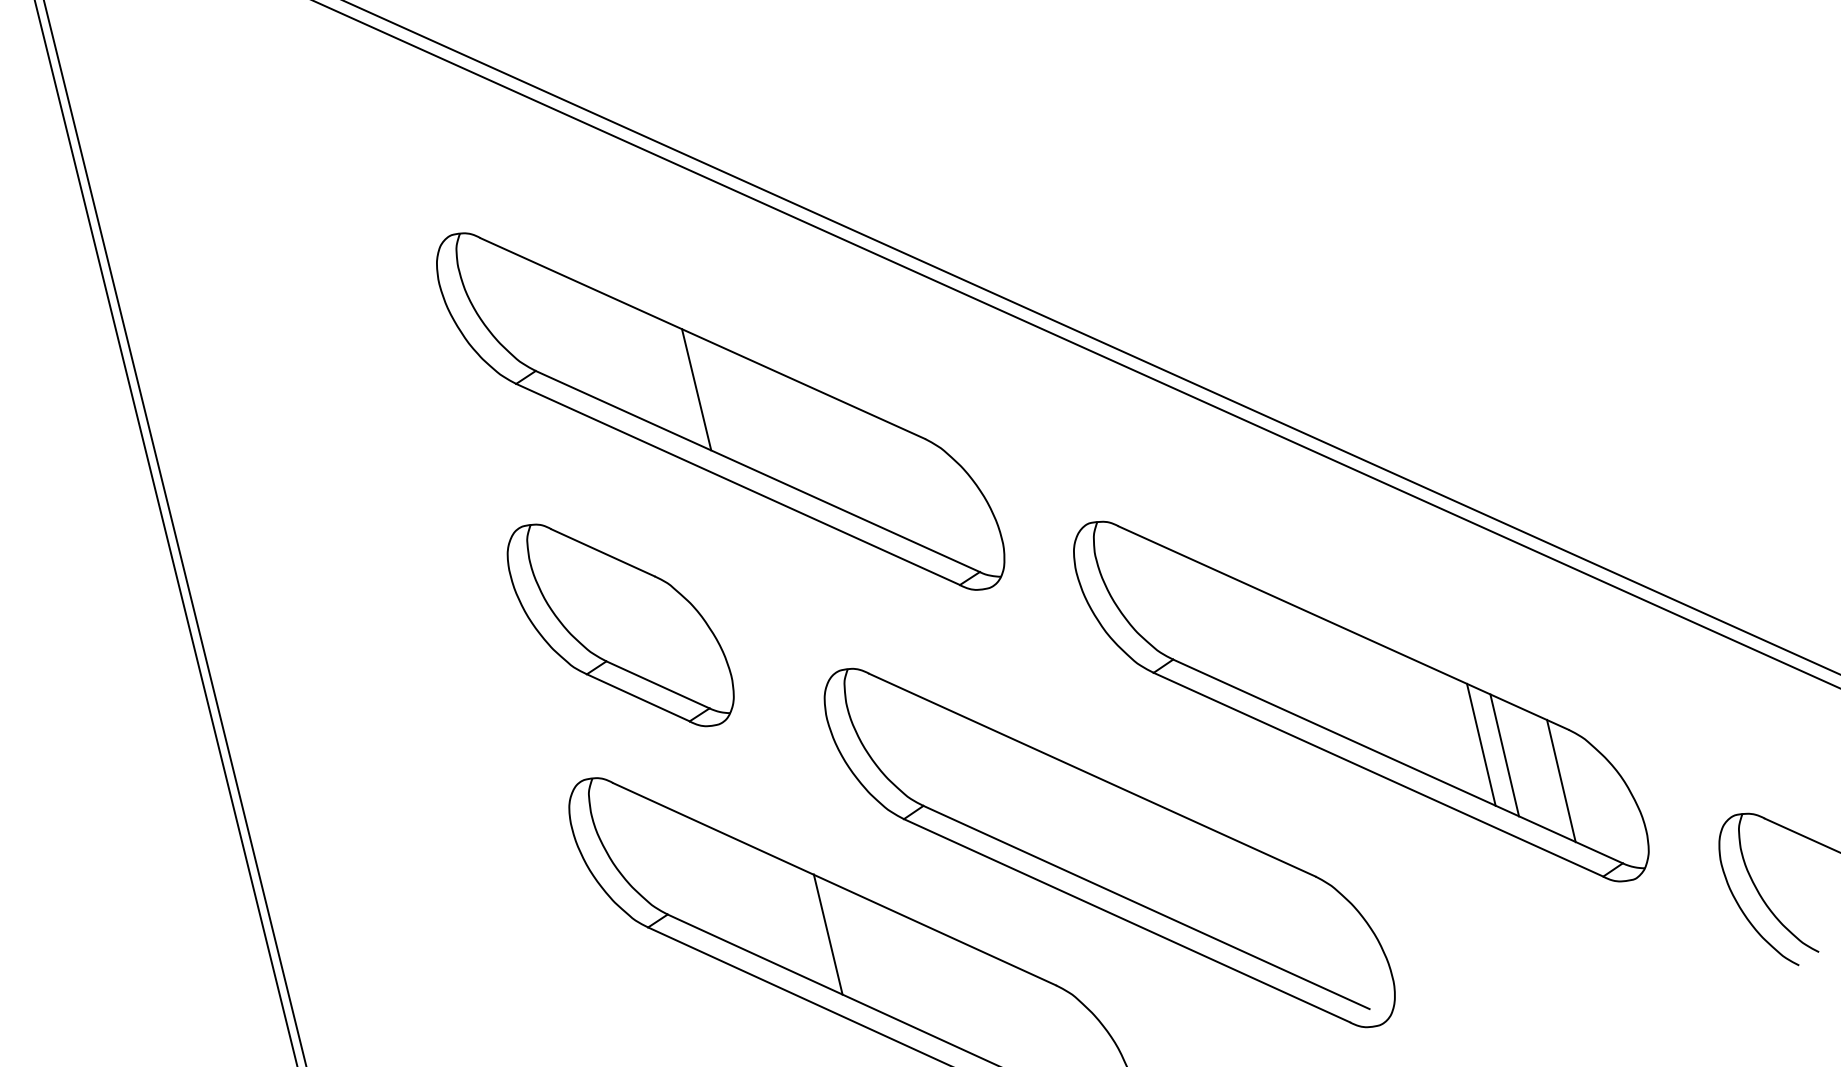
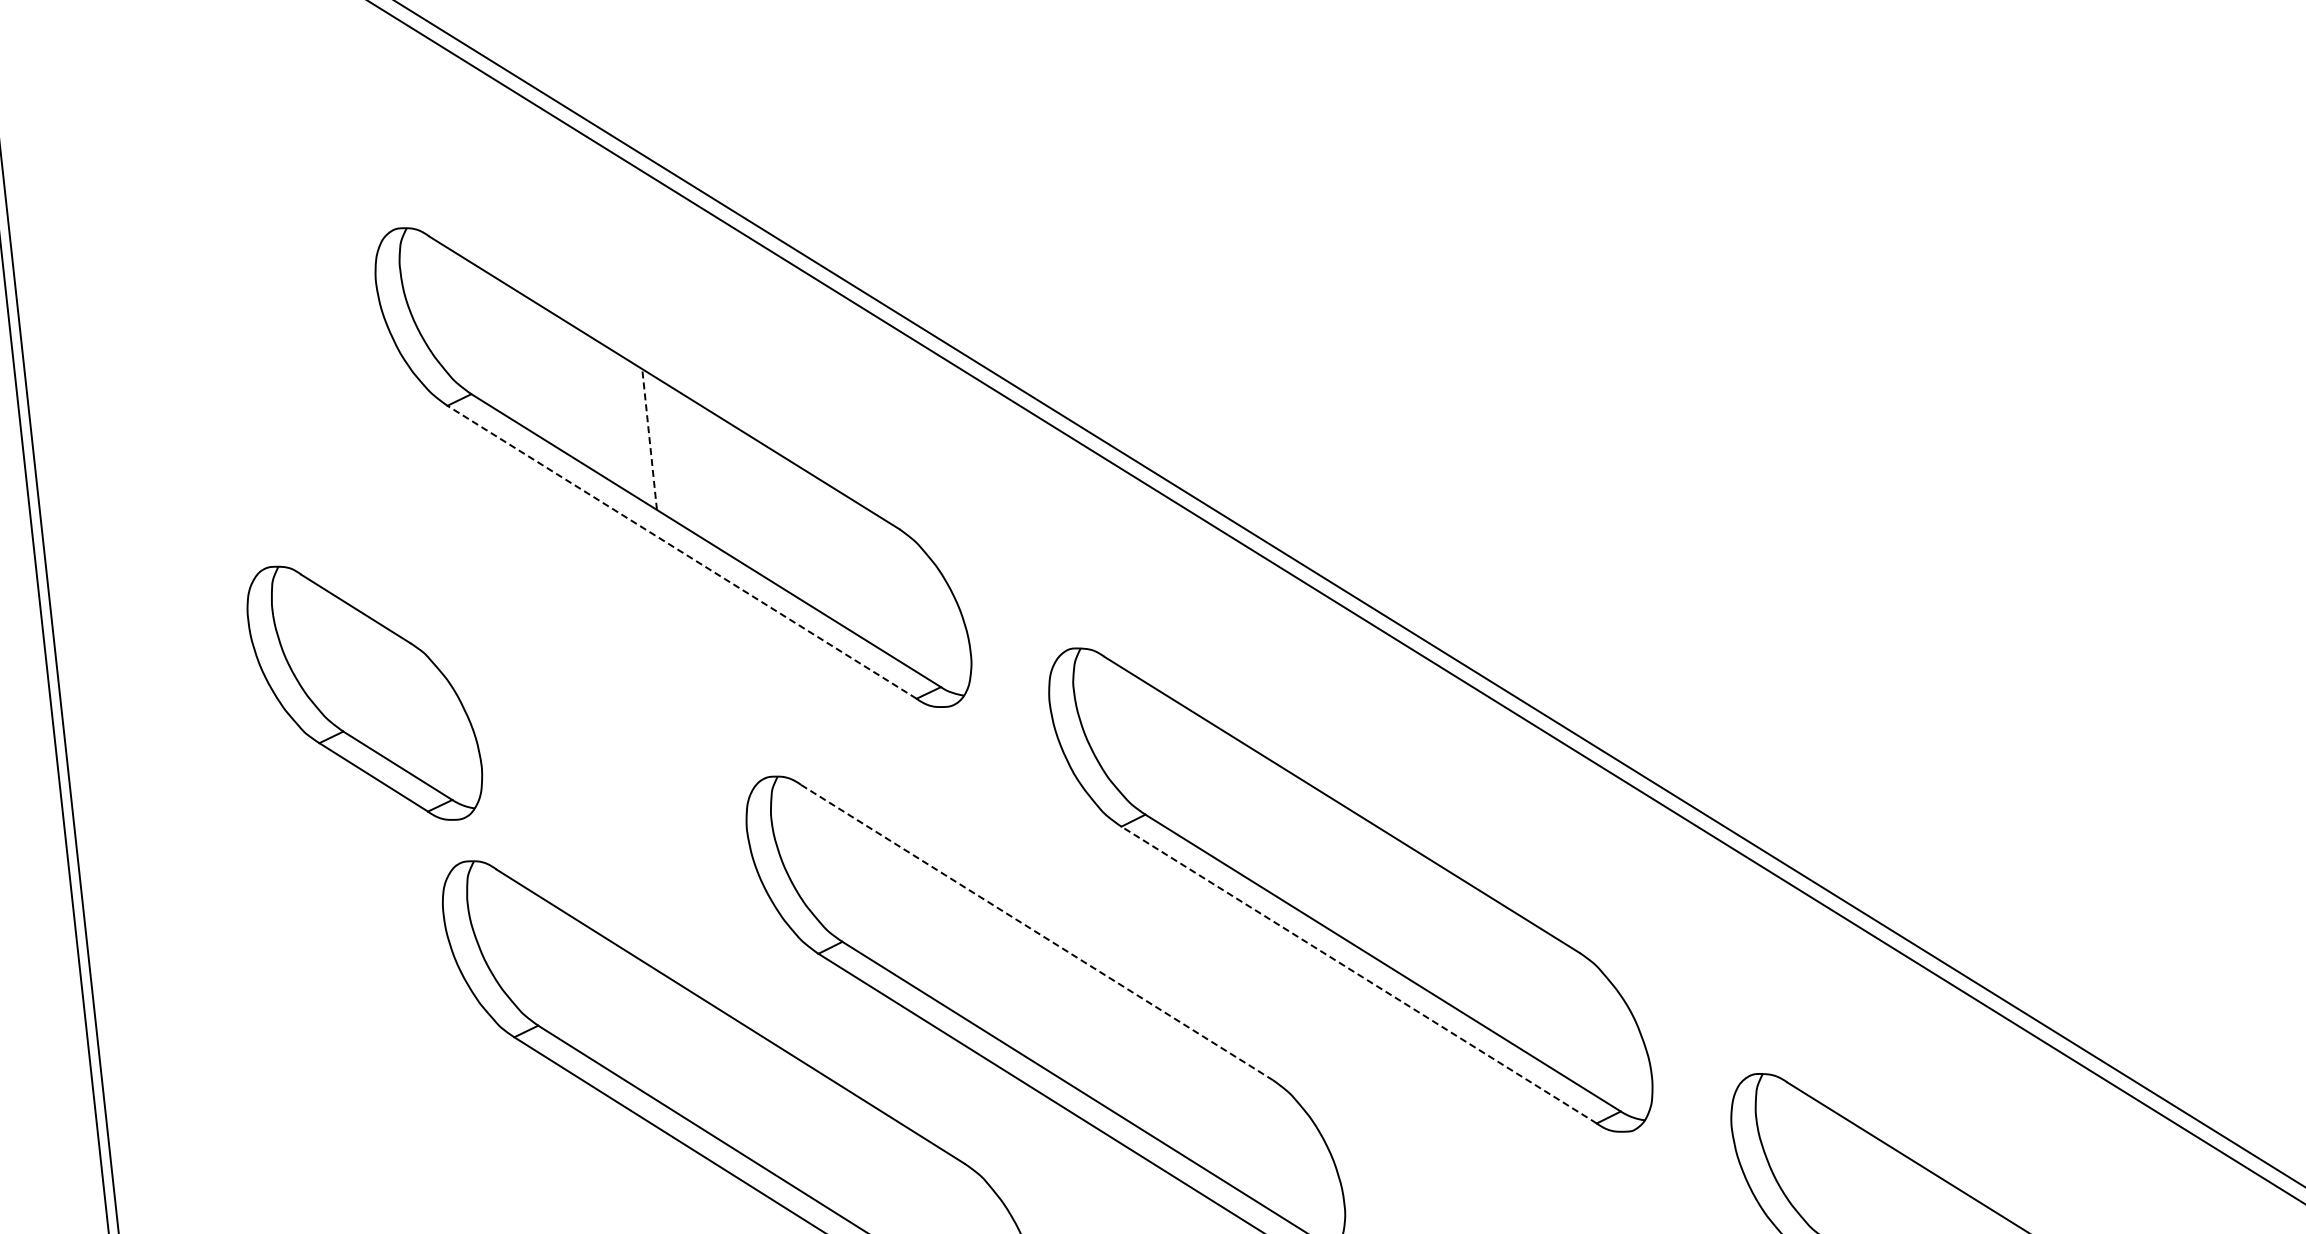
line: (696, 389) -> (649, 439), solid -> dashed
line: (738, 484) -> (682, 552), solid -> dashed
part: (620, 624) -> (364, 692), moved
line: (1481, 744) -> (1479, 956), removed
line: (1505, 755) -> (1504, 972), removed
line: (1377, 774) -> (1358, 974), solid -> dashed
line: (1092, 775) -> (1037, 932), solid -> dashed
line: (1560, 780) -> (1563, 1009), removed
line: (827, 934) -> (715, 1072), removed

